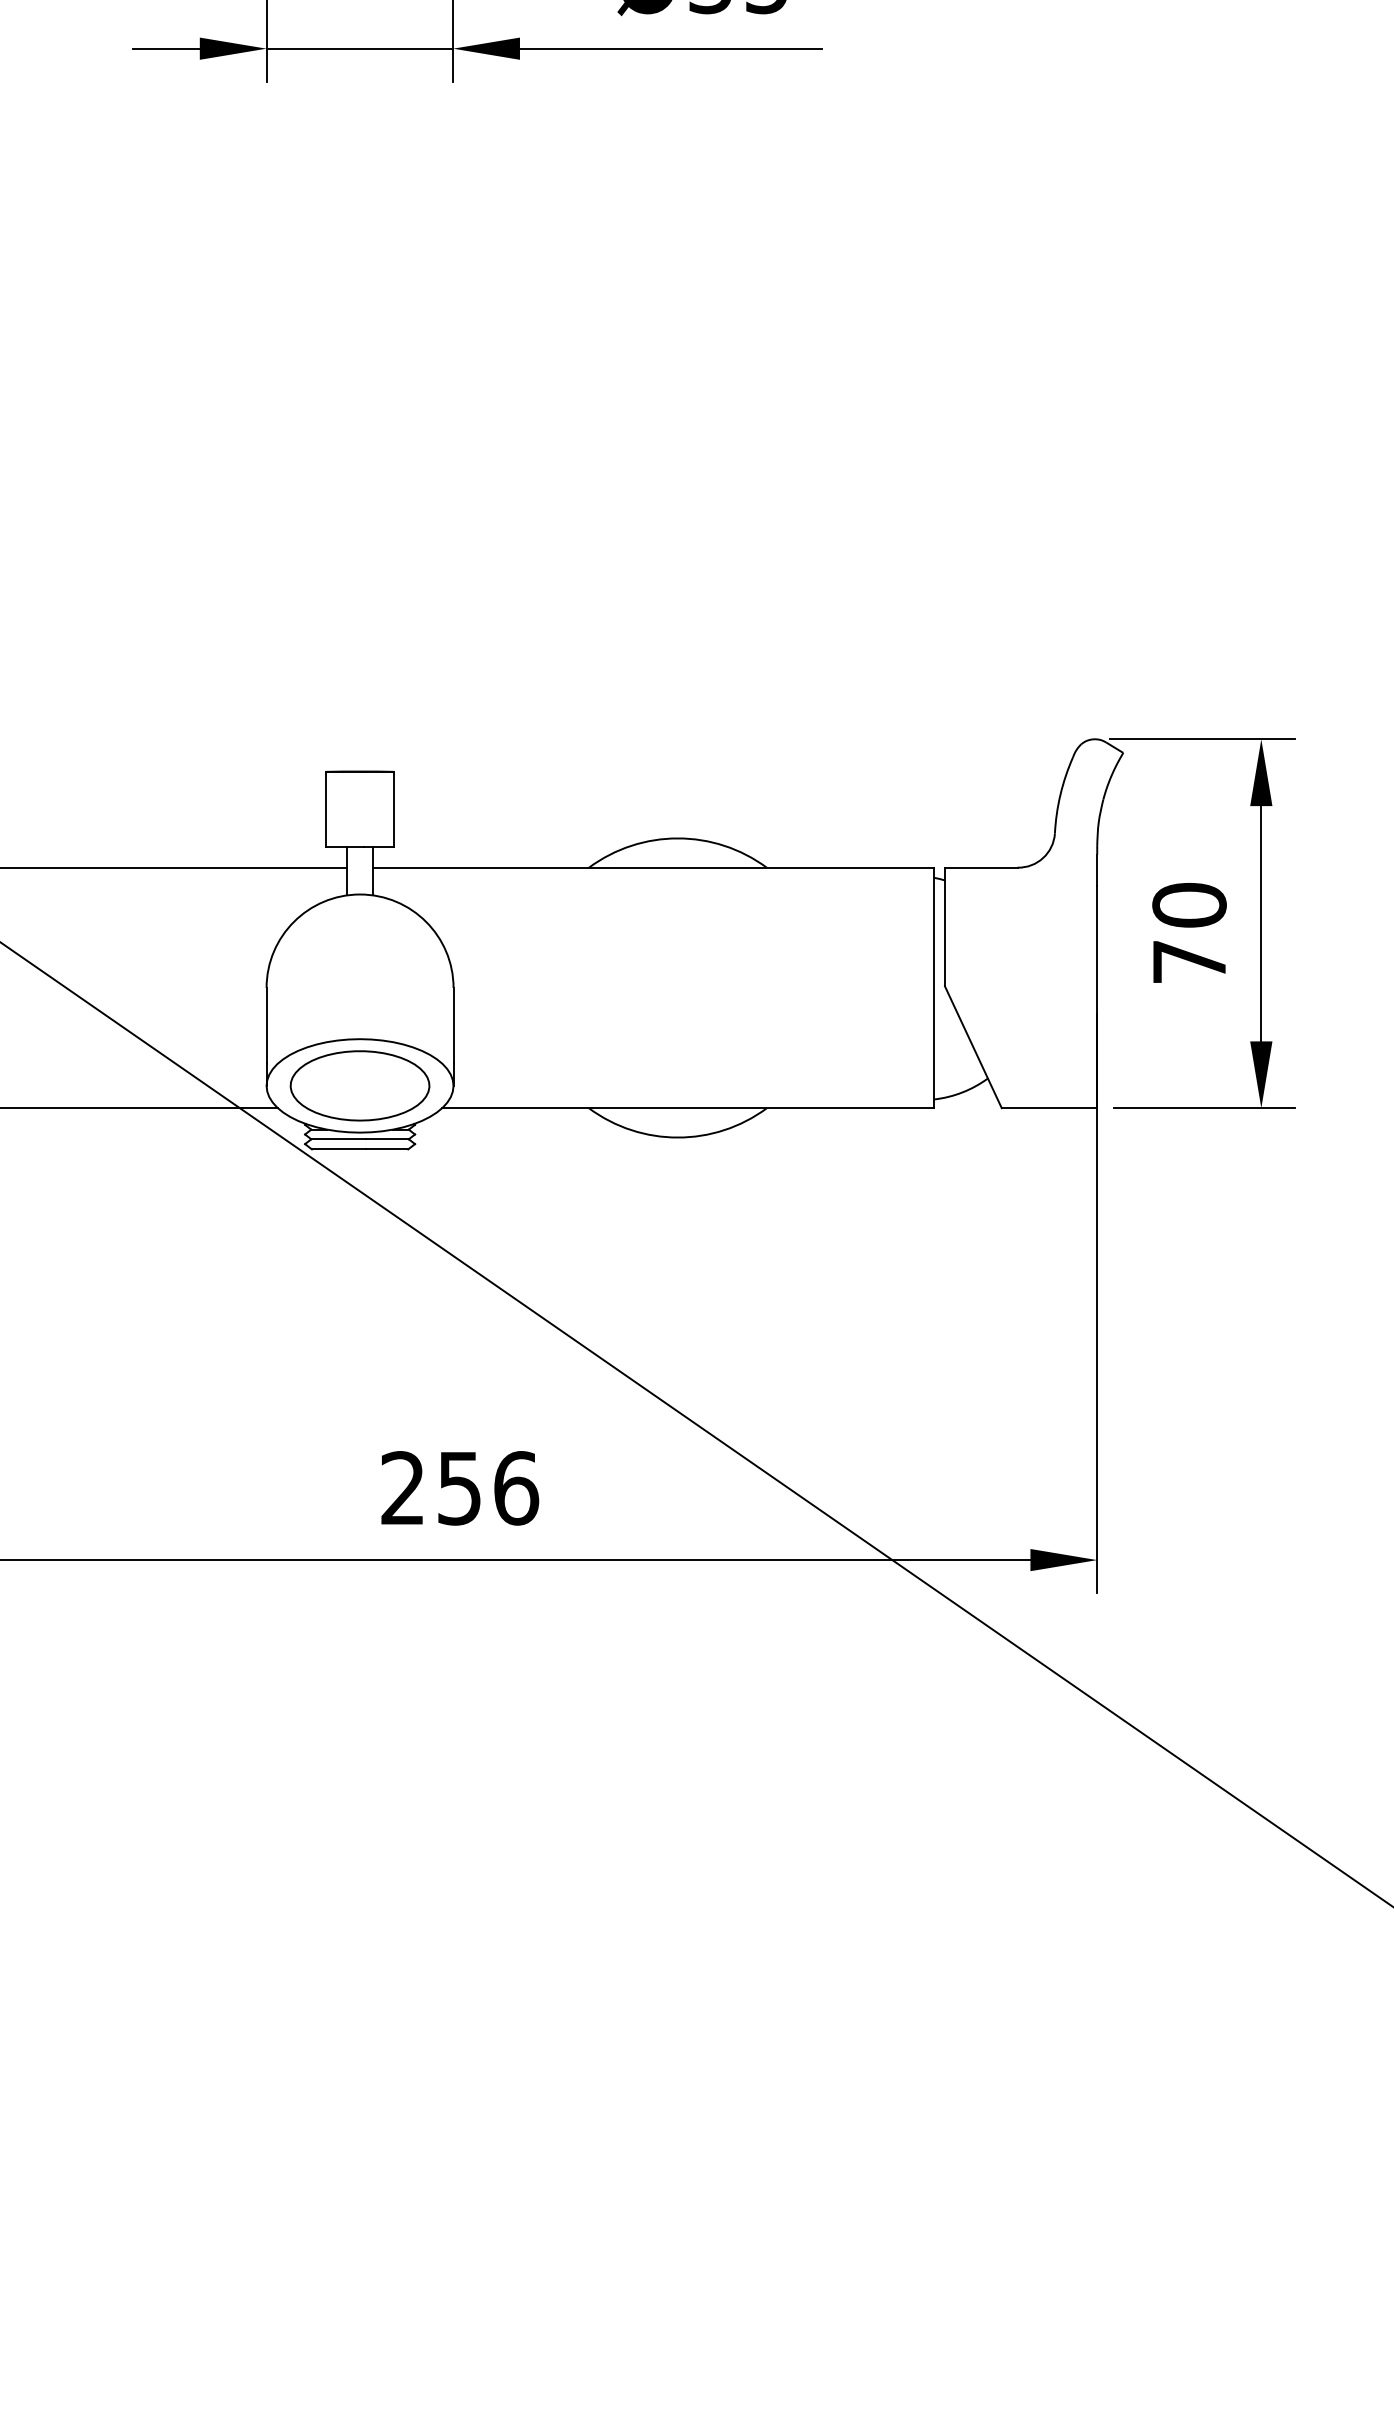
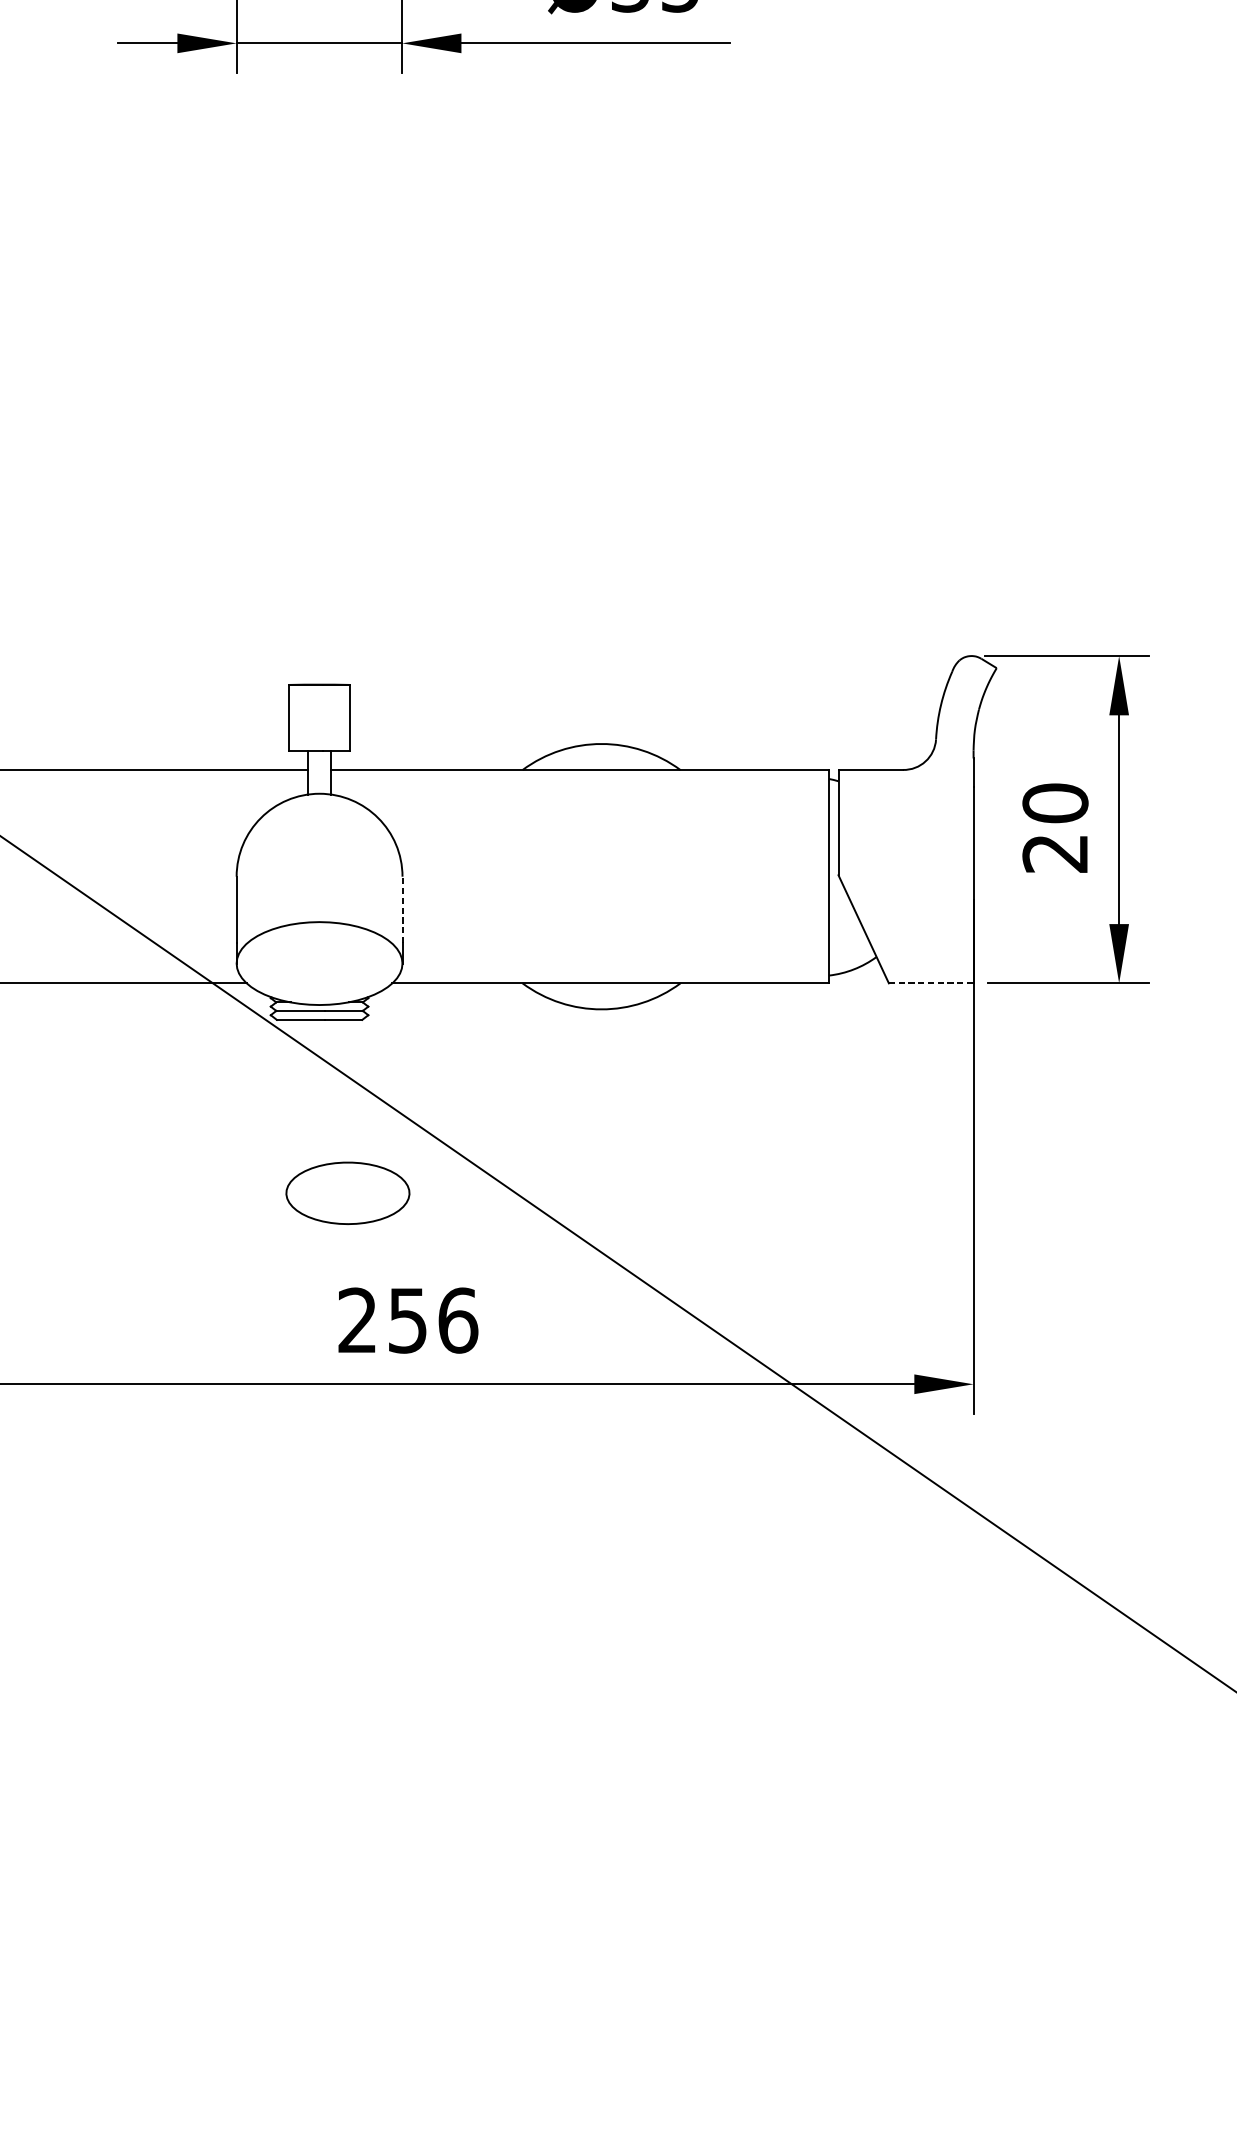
text: (1188, 962) -> (1054, 854), 70 -> 20
line: (453, 1024) -> (402, 909), solid -> dashed
part: (359, 1085) -> (347, 1192), moved
line: (1049, 1108) -> (931, 983), solid -> dashed

